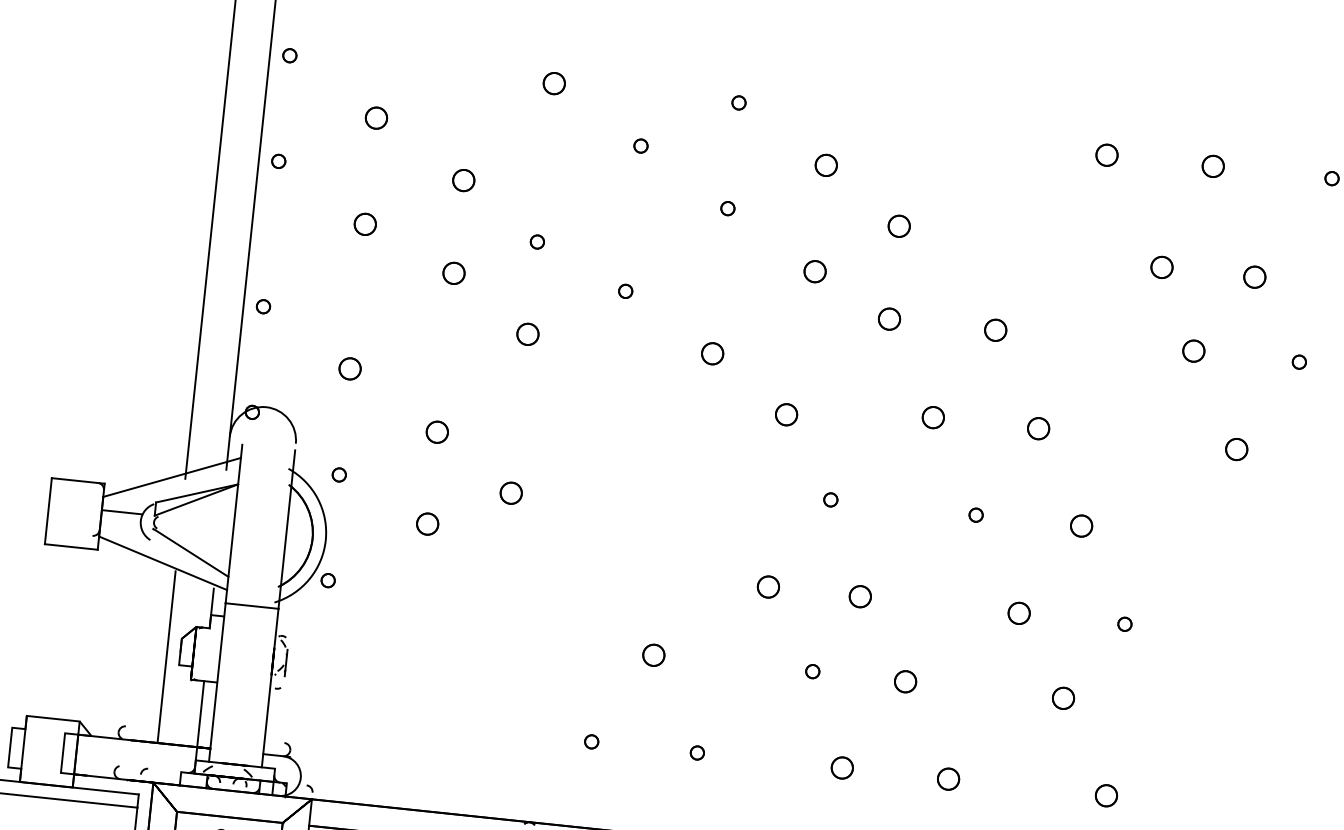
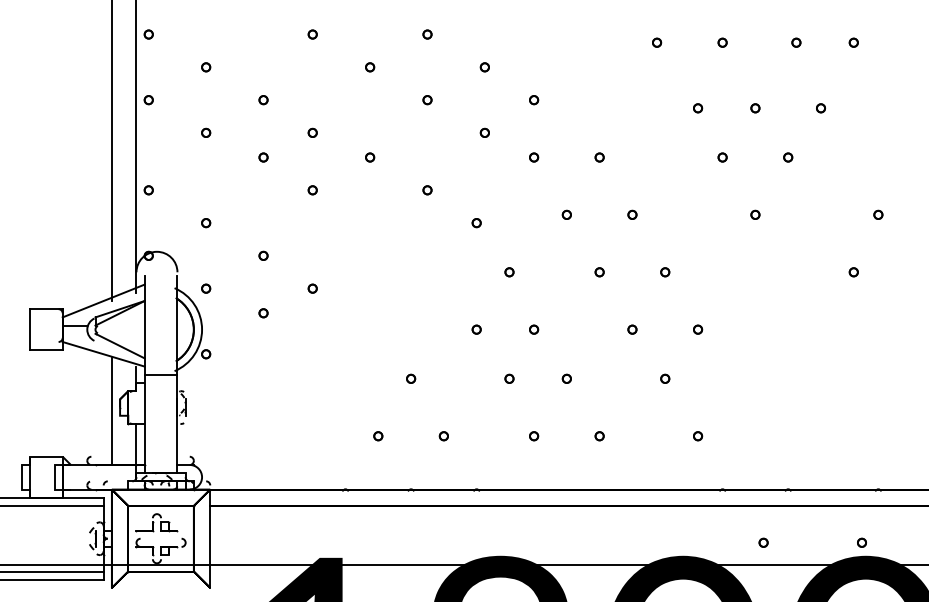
part: (553, 83) -> (312, 34), size x0.62
part: (377, 118) -> (206, 67), size x0.62
part: (1108, 154) -> (657, 42), size x0.62
part: (825, 165) -> (484, 67), size x0.62
part: (1212, 165) -> (722, 42), size x0.62
part: (463, 181) -> (263, 100), size x0.62
part: (366, 223) -> (206, 132), size x0.62
part: (900, 227) -> (534, 100), size x0.62
part: (1163, 267) -> (698, 108), size x0.62
part: (814, 270) -> (484, 132), size x0.62
part: (453, 273) -> (263, 157), size x0.62
part: (1254, 277) -> (755, 108), size x0.62
part: (890, 319) -> (534, 157), size x0.62
part: (995, 330) -> (599, 157), size x0.62
part: (527, 334) -> (312, 190), size x0.62
part: (1193, 351) -> (722, 157), size x0.62
part: (712, 354) -> (427, 190), size x0.62
part: (350, 369) -> (206, 223), size x0.62
part: (785, 415) -> (476, 223), size x0.62
part: (932, 416) -> (566, 214), size x0.62
part: (1038, 427) -> (632, 214), size x0.62
part: (437, 431) -> (263, 255), size x0.62
part: (1237, 448) -> (755, 214), size x0.62
part: (510, 492) -> (312, 288), size x0.62
part: (427, 524) -> (263, 313), size x0.62
part: (1082, 526) -> (665, 272), size x0.62
part: (767, 586) -> (476, 329), size x0.62
part: (861, 596) -> (534, 329), size x0.62
part: (1019, 612) -> (632, 329), size x0.62
part: (654, 654) -> (411, 378), size x0.62
part: (904, 680) -> (566, 378), size x0.62
part: (1064, 697) -> (665, 378), size x0.62
part: (843, 768) -> (534, 436), size x0.62
part: (948, 779) -> (599, 436), size x0.62
part: (1107, 796) -> (698, 436), size x0.62

